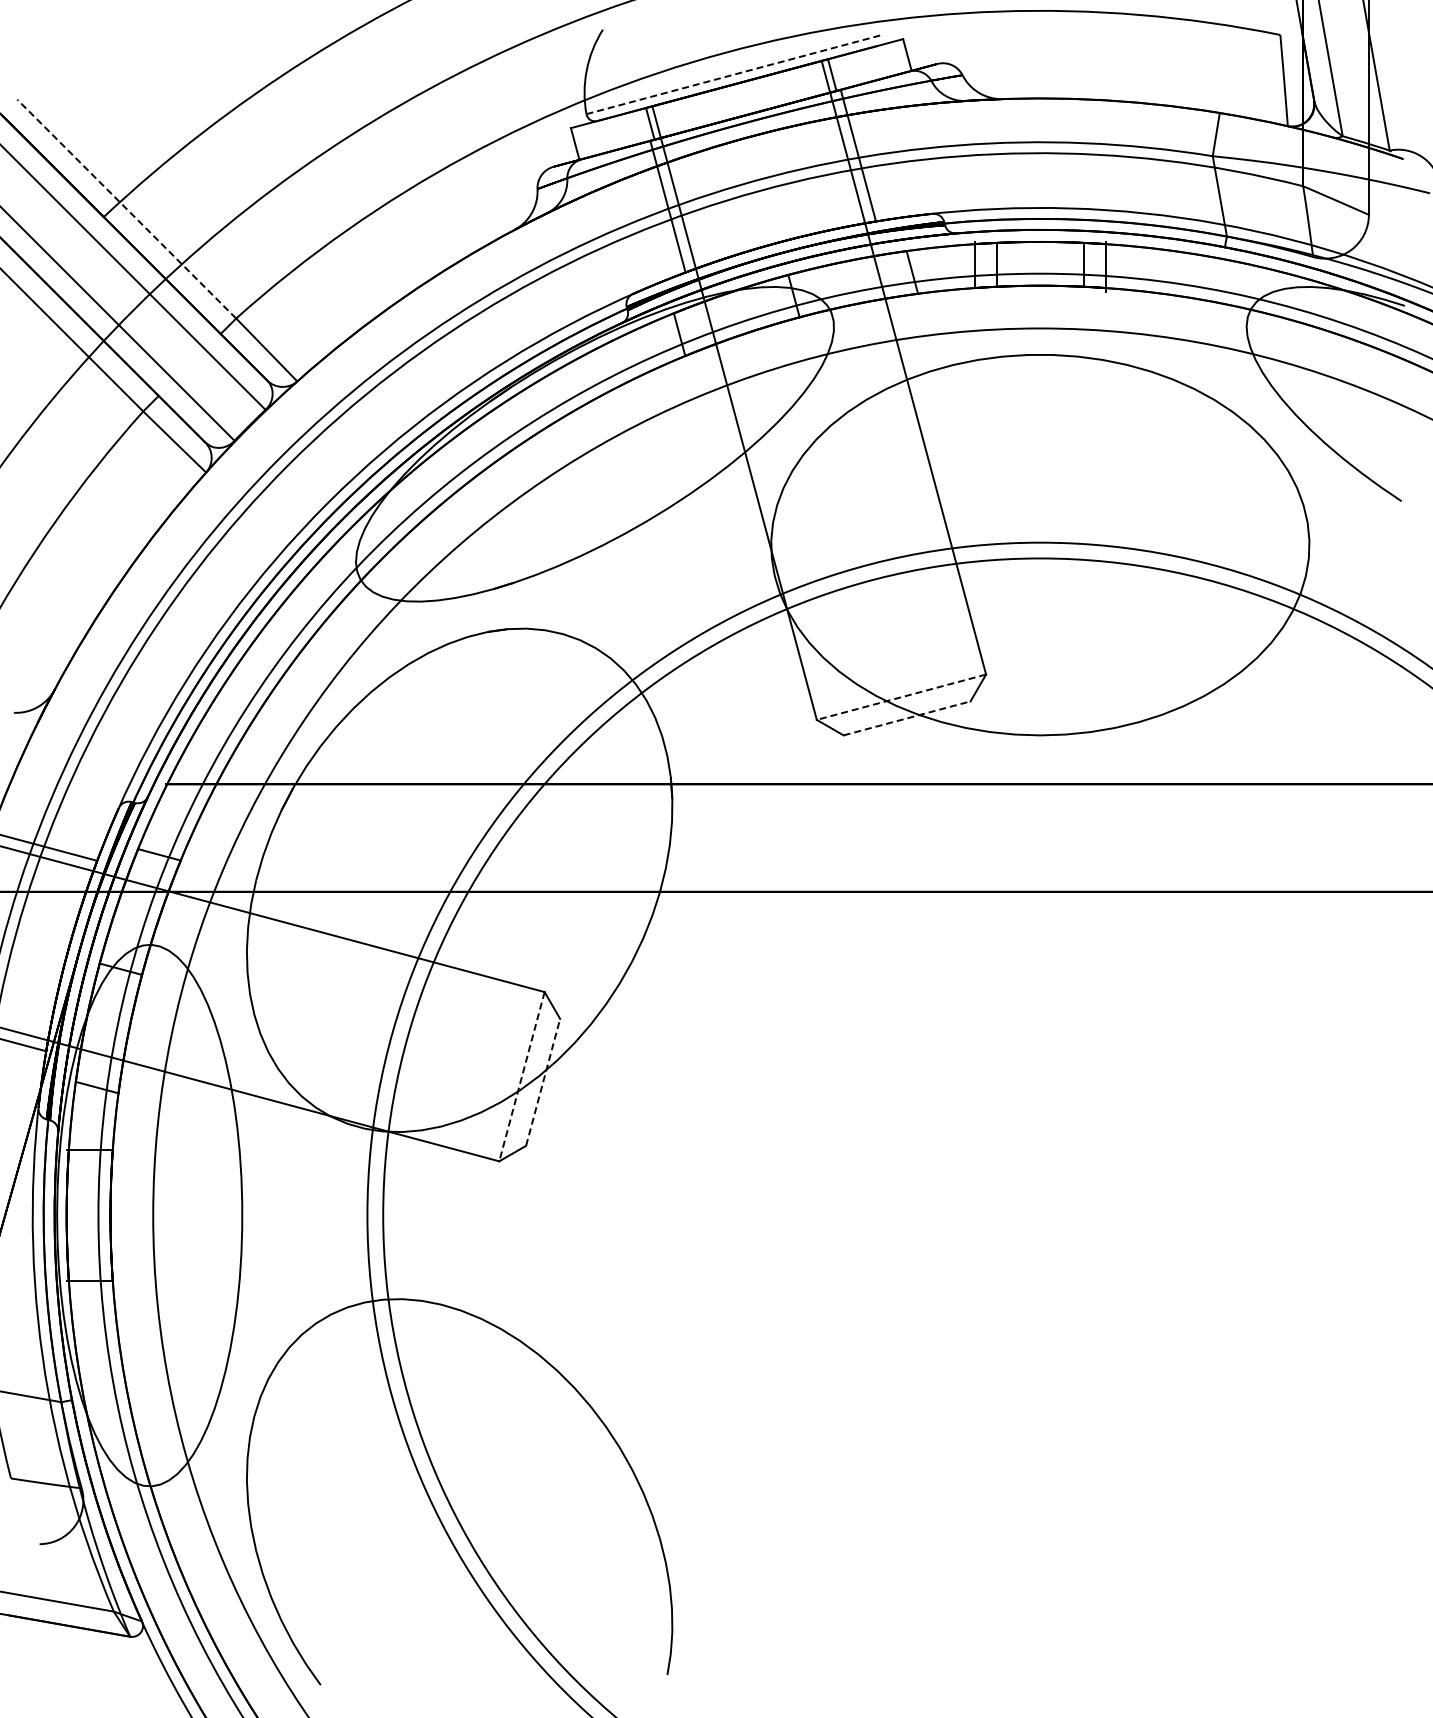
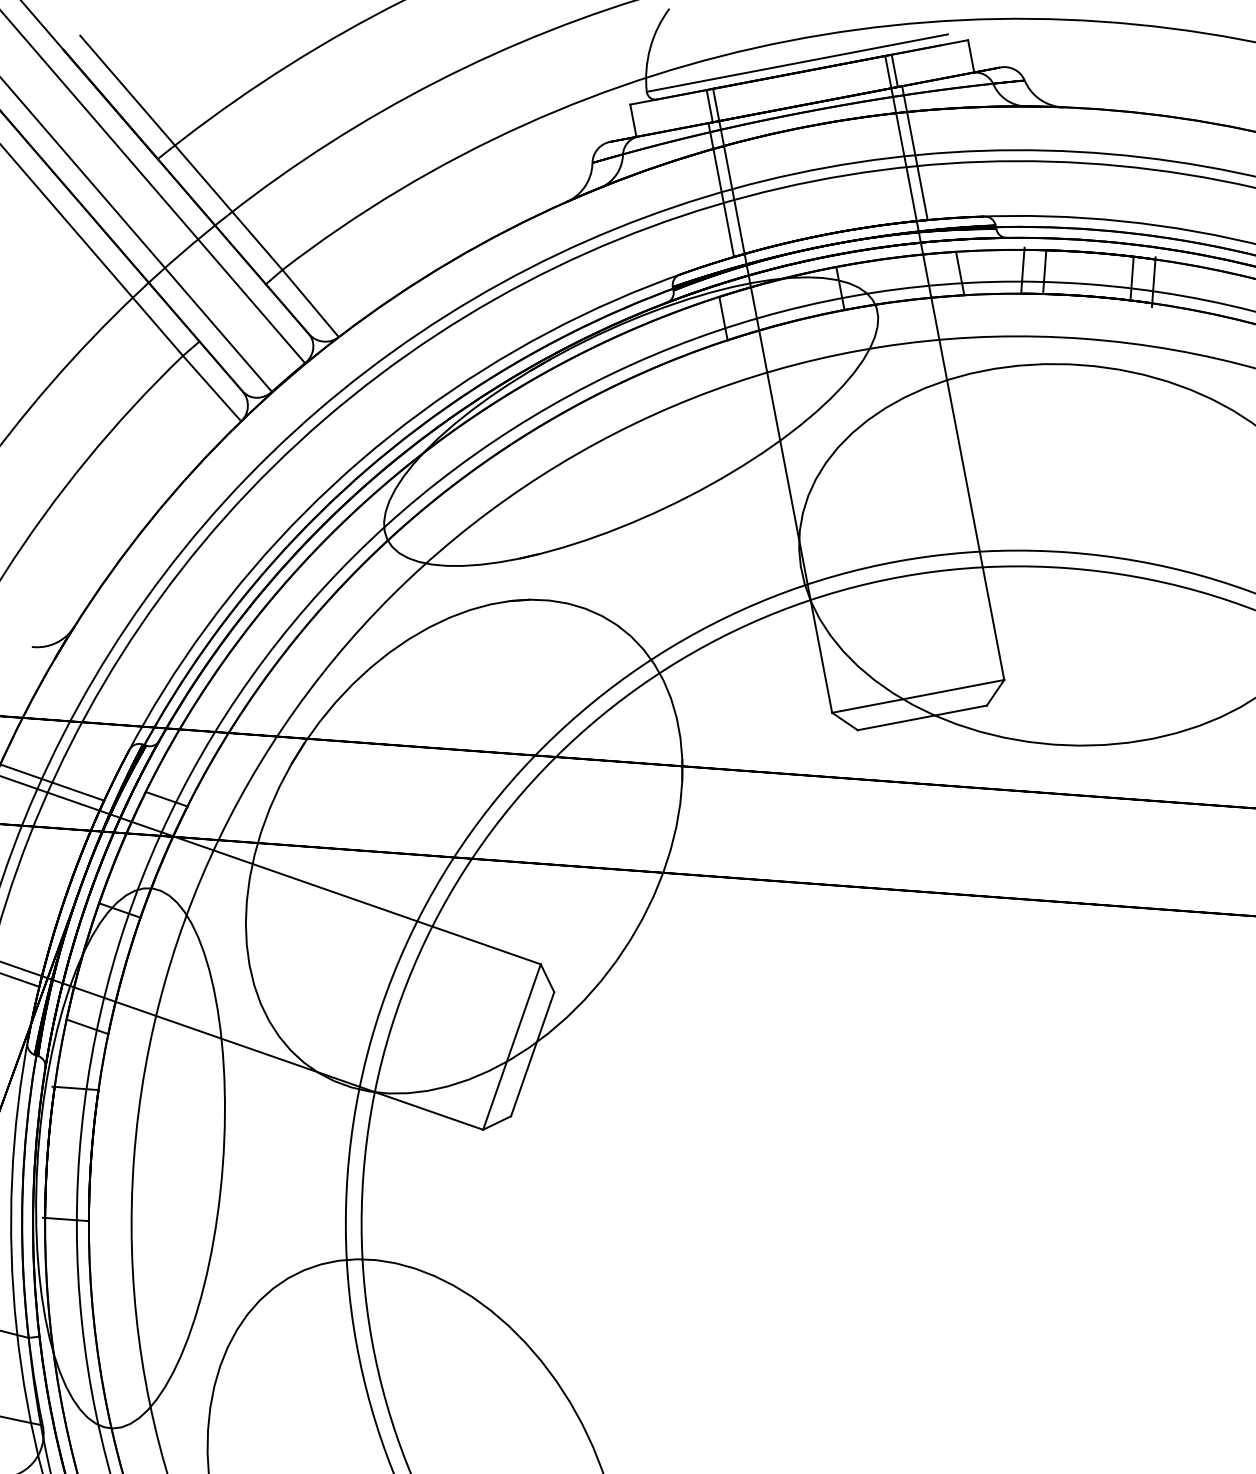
line: (735, 74) -> (798, 63), dashed -> solid
line: (126, 209) -> (181, 153), dashed -> solid
line: (901, 697) -> (918, 696), dashed -> solid
line: (907, 718) -> (922, 718), dashed -> solid
line: (521, 1076) -> (511, 1046), dashed -> solid
line: (543, 1082) -> (533, 1054), dashed -> solid

